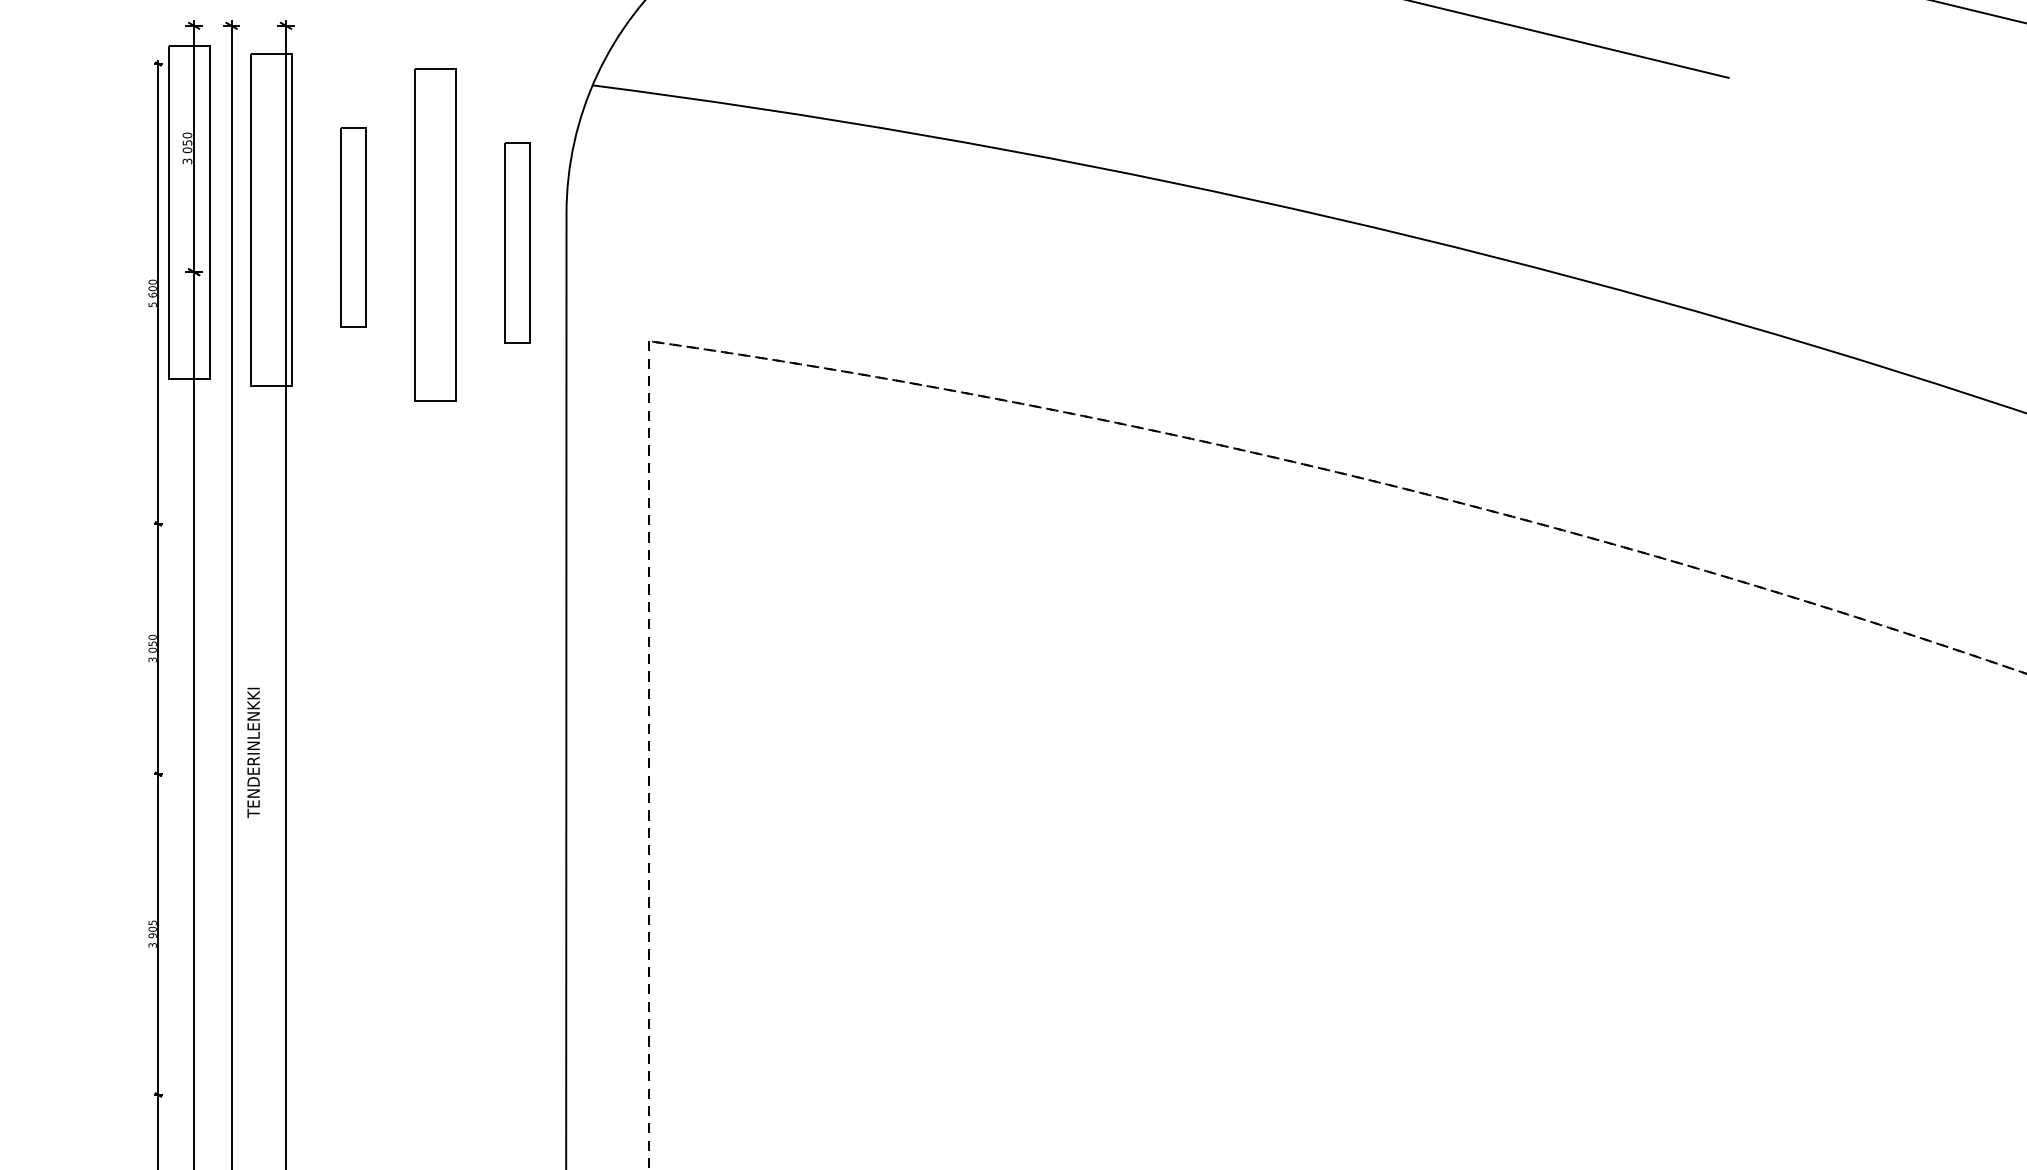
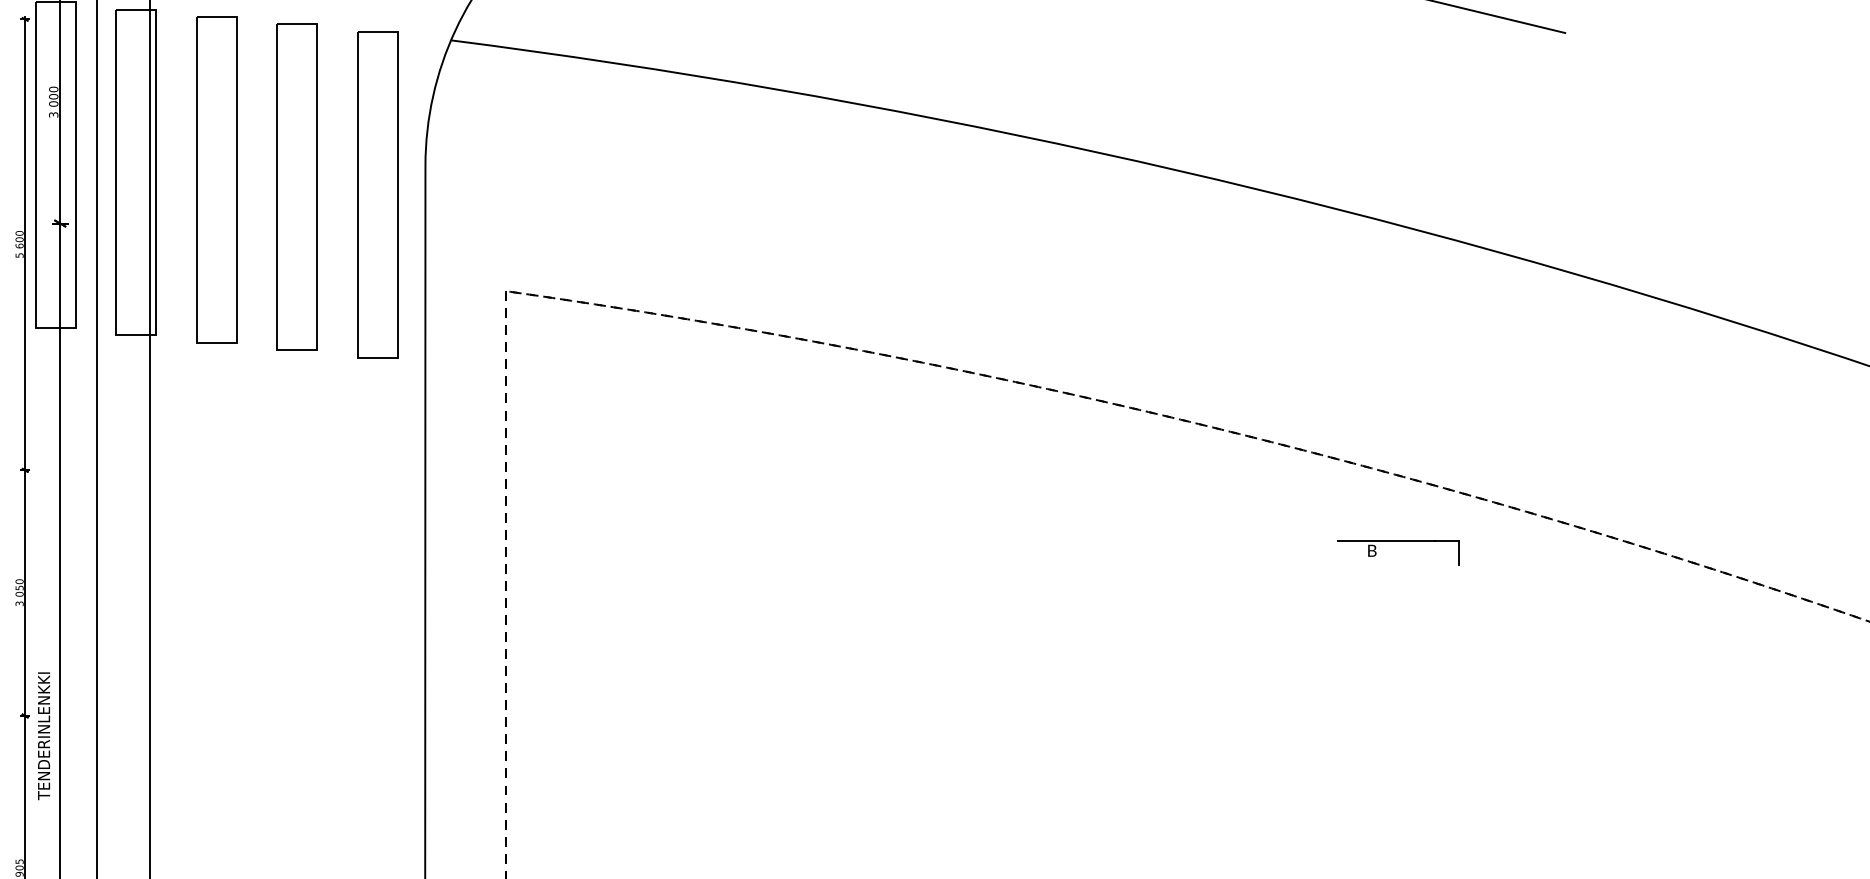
text: (187, 142) -> (53, 96), 050 -> 000
part: (353, 227) -> (216, 179), size x1.67
part: (517, 242) -> (377, 194), size x1.67
part: (1558, 596) -> (1398, 541), added
text: (253, 752) -> (43, 735), moved

